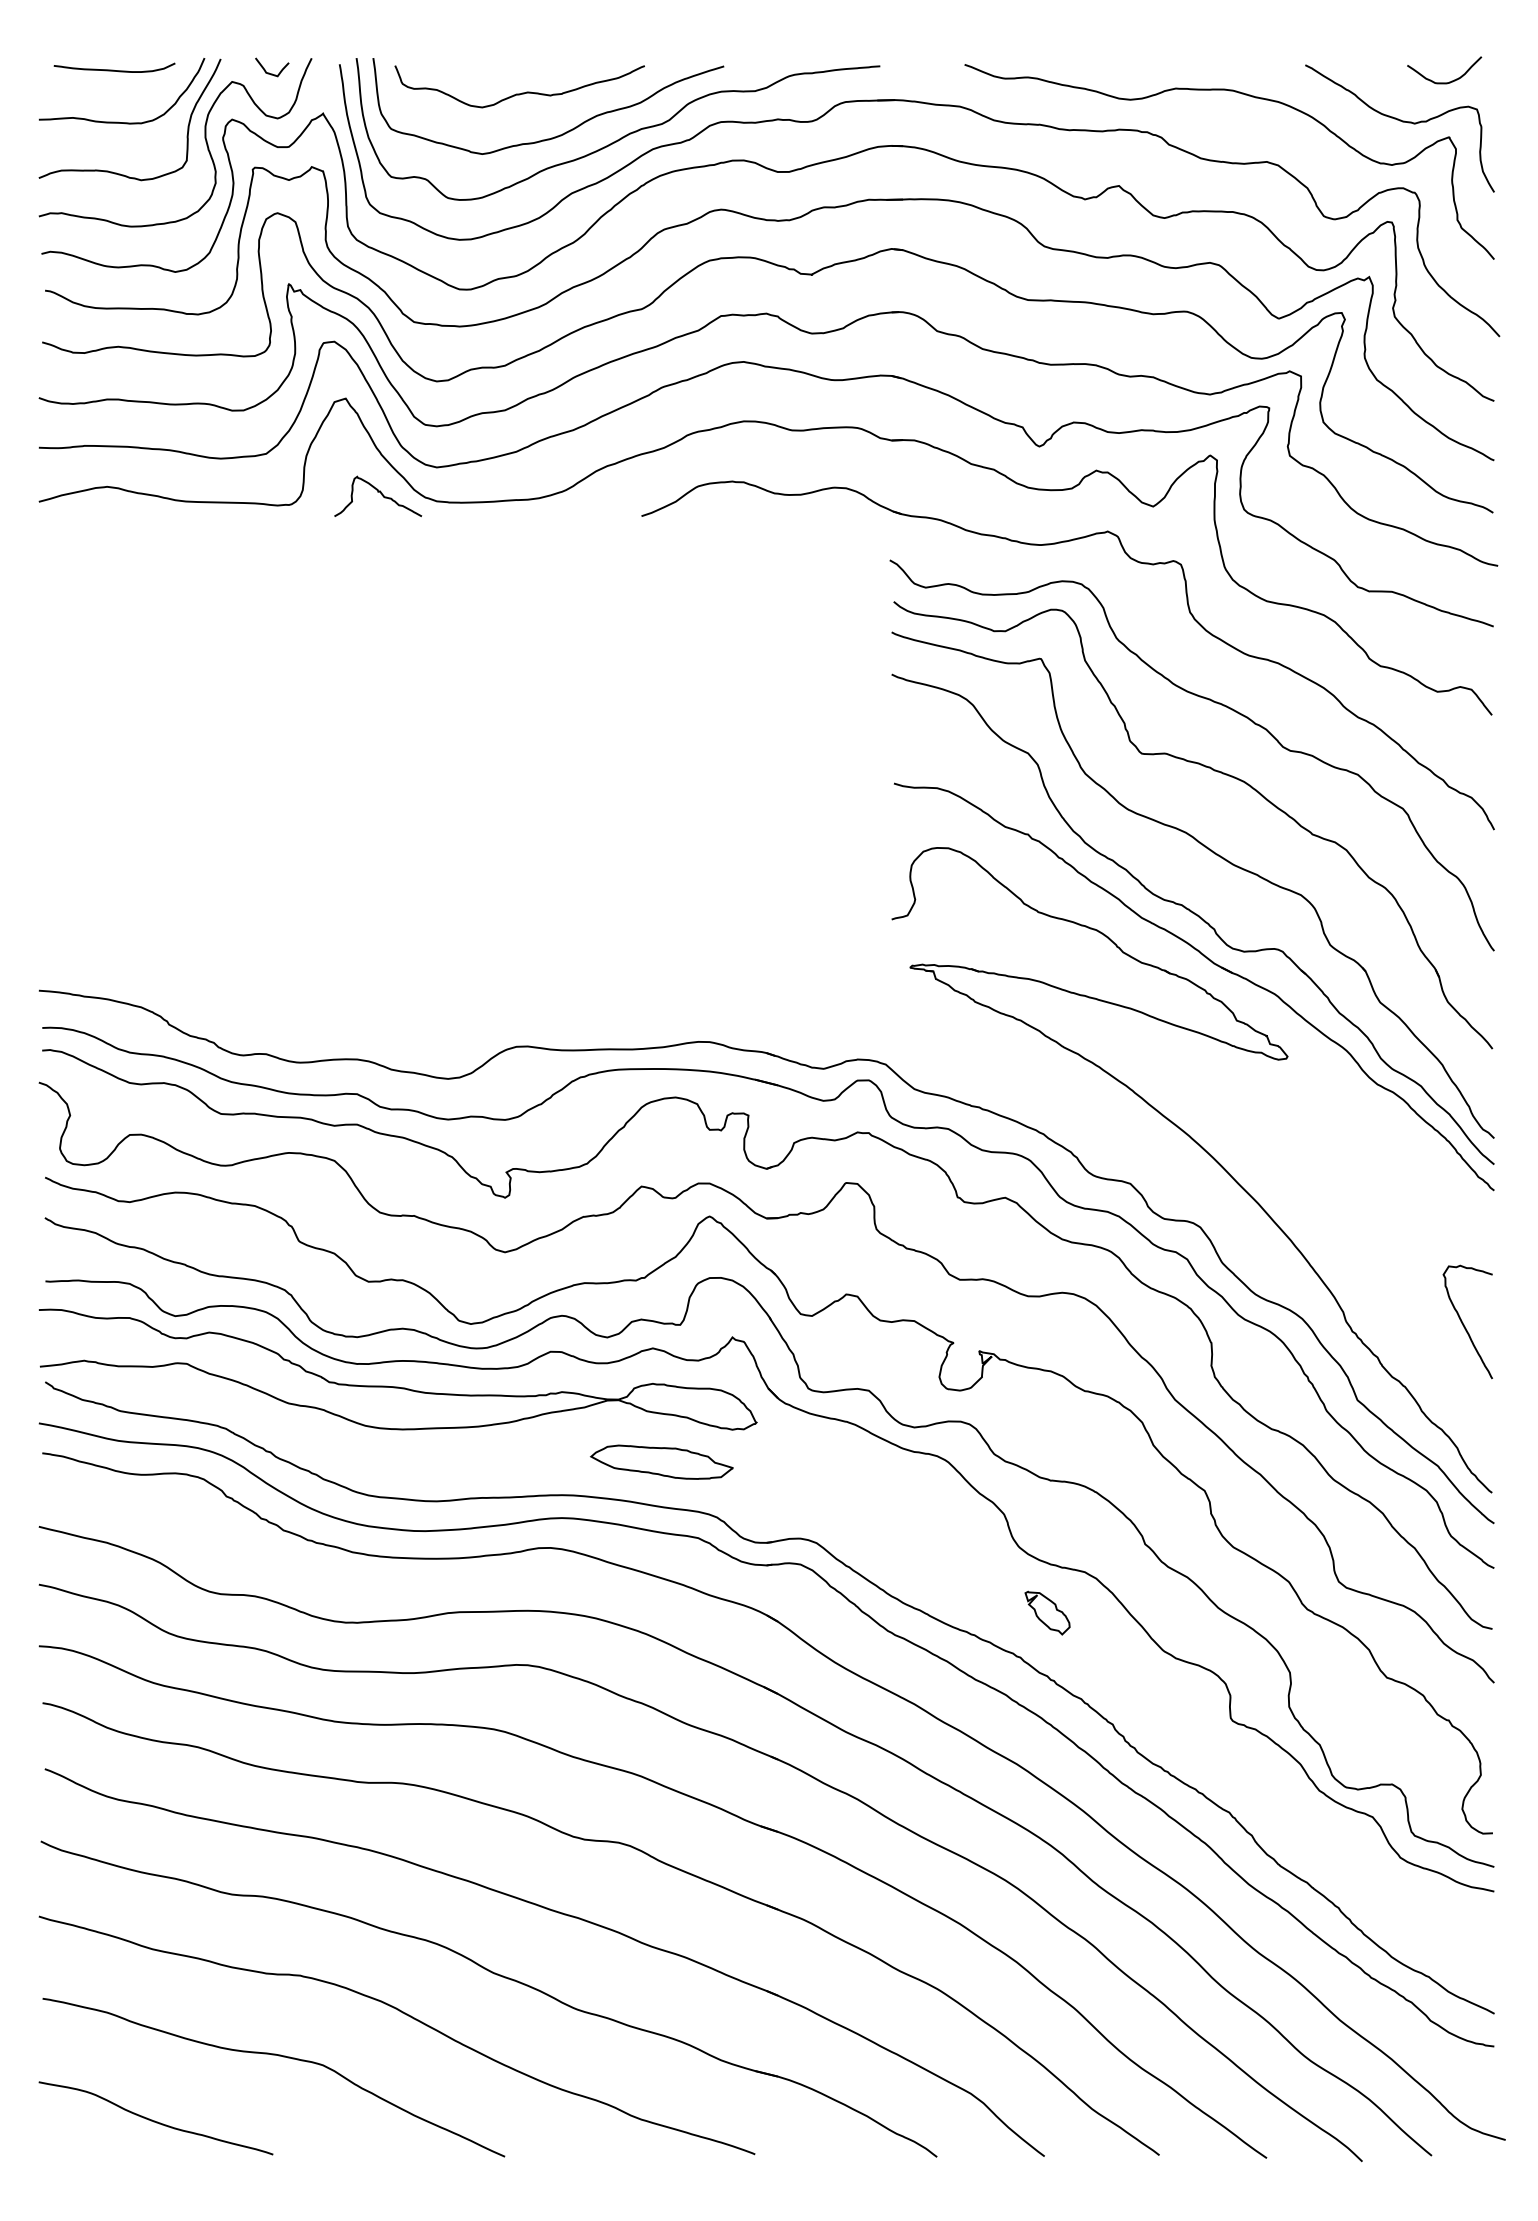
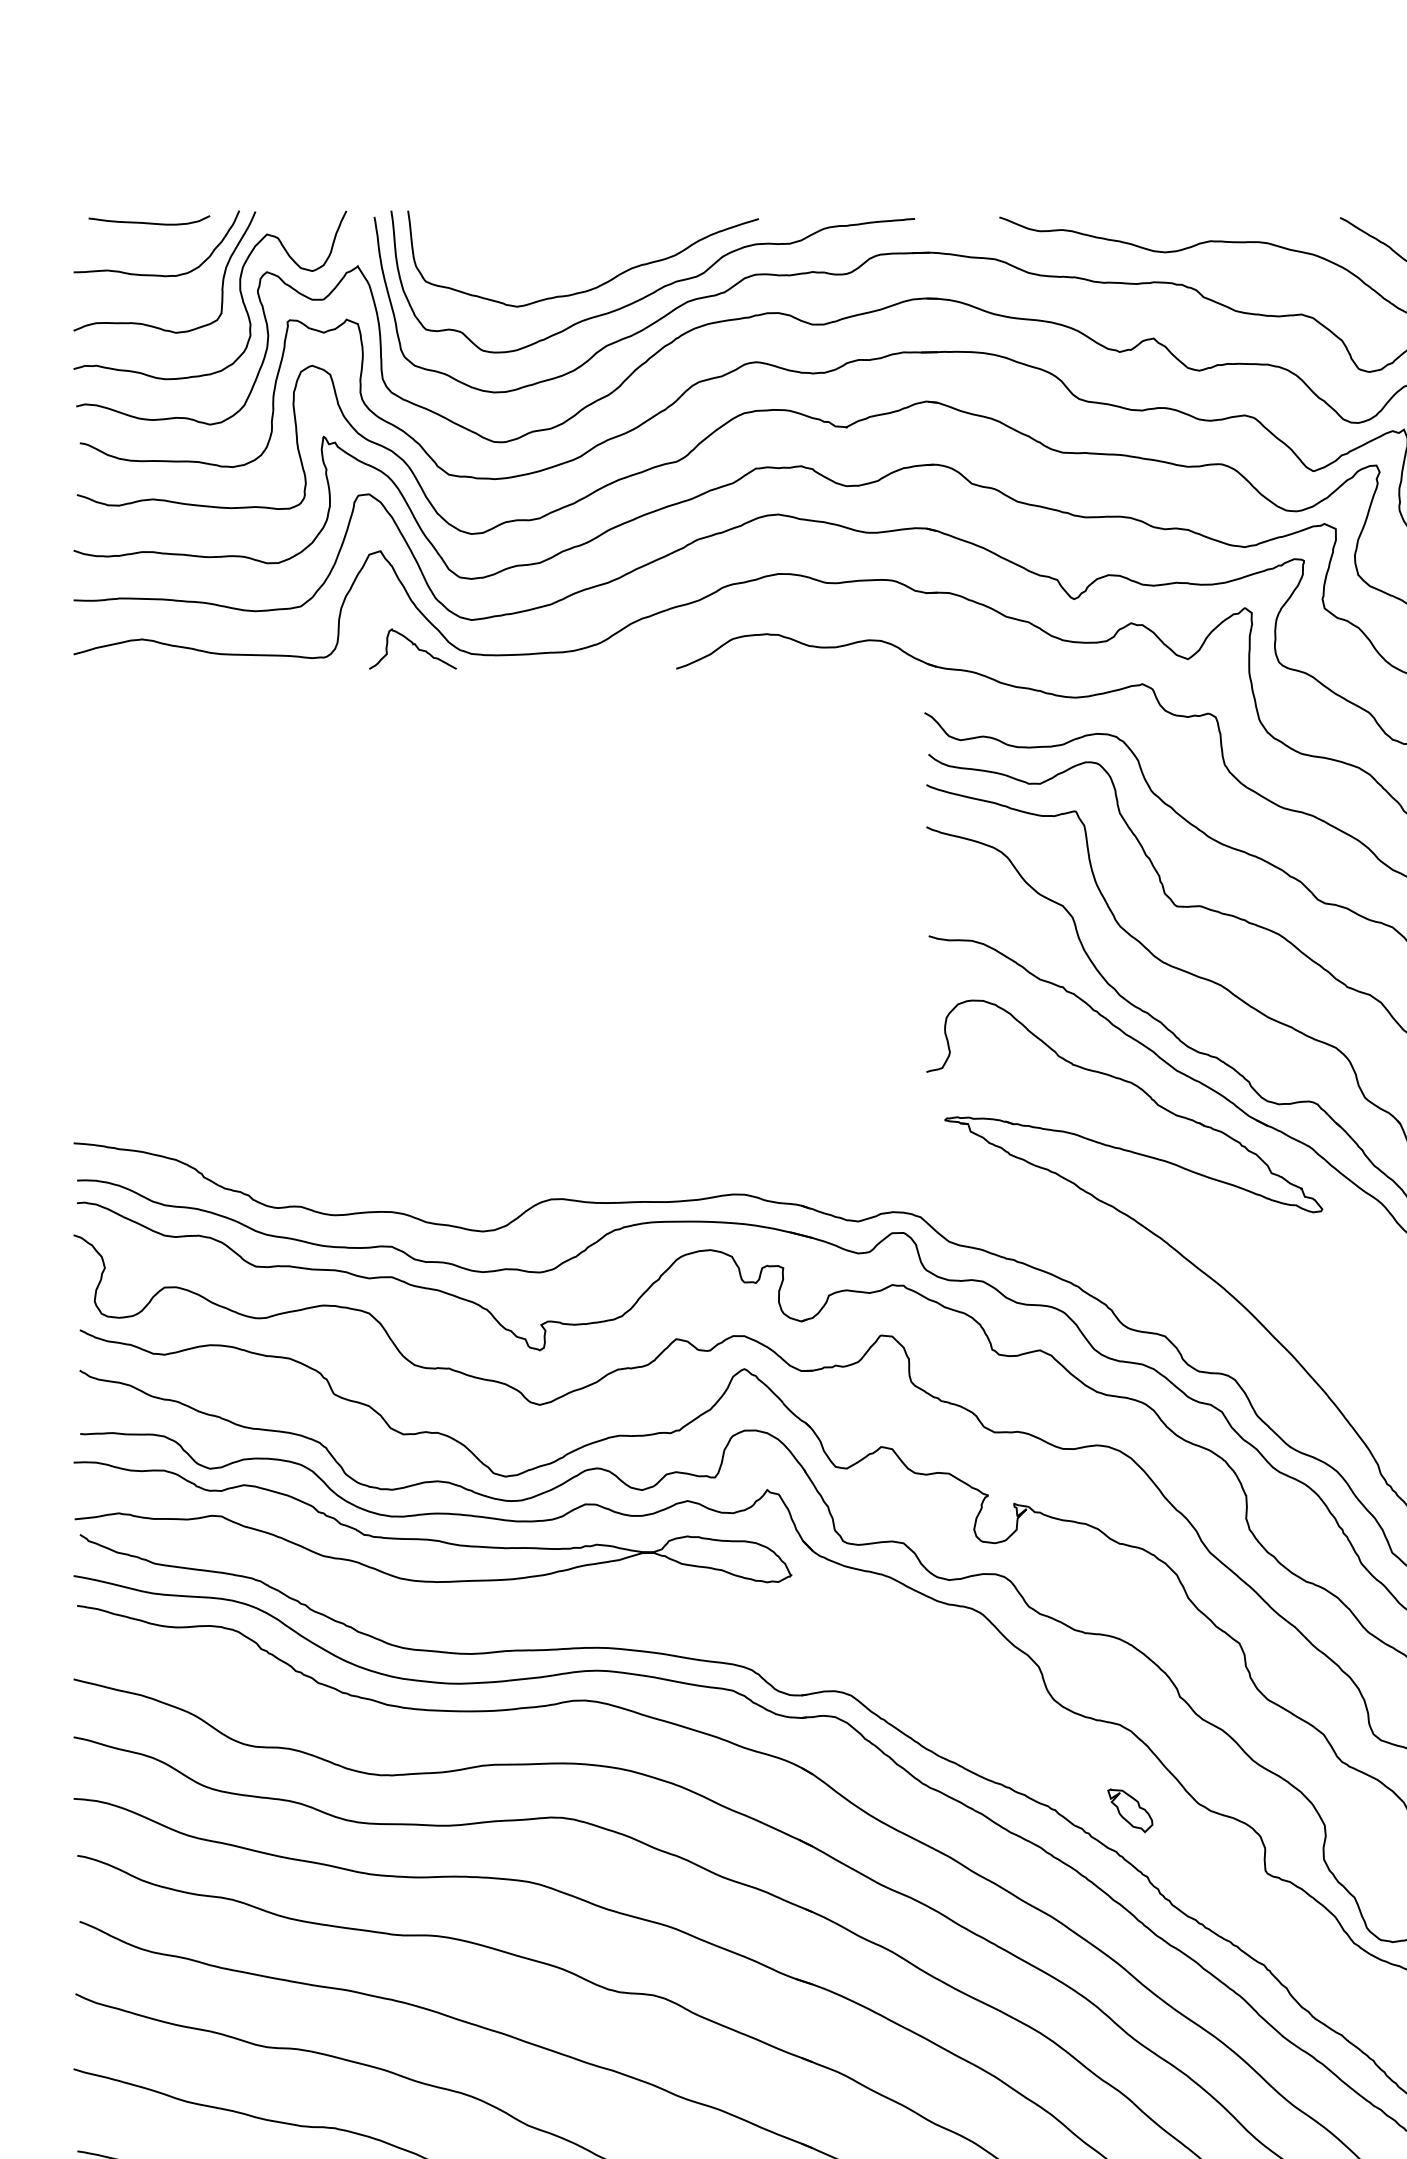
curve: (269, 72) -> (304, 225), removed
curve: (522, 92) -> (557, 245), removed
part: (661, 1461) -> (696, 1614), removed
part: (1047, 1612) -> (1130, 1810), moved

